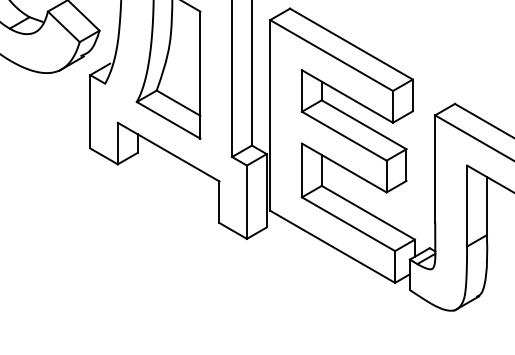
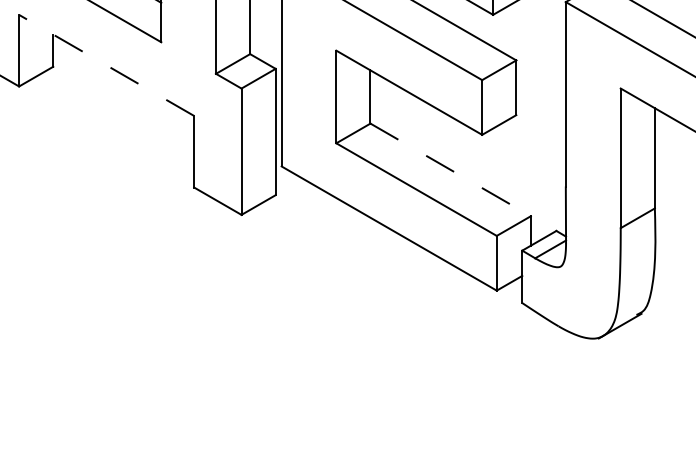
line: (168, 152) -> (106, 66), solid -> dashed
line: (368, 212) -> (450, 169), solid -> dashed

